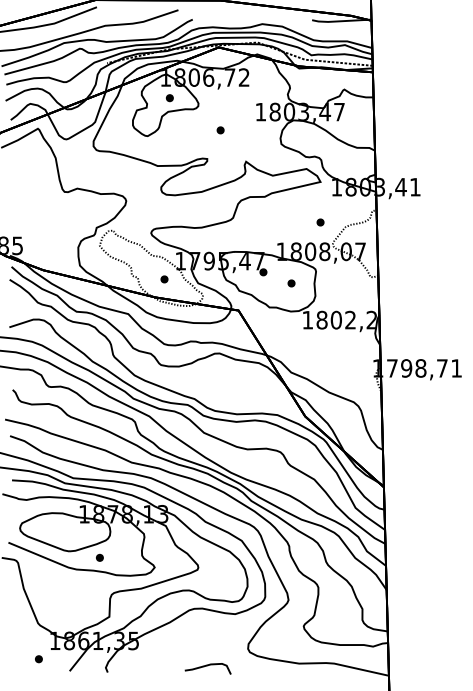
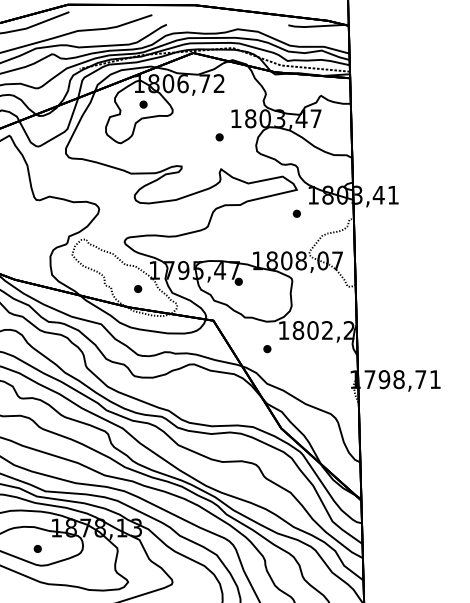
part: (220, 130) -> (219, 137), moved
part: (320, 222) -> (296, 213), moved
part: (291, 283) -> (267, 349), moved
part: (99, 557) -> (37, 548), moved

